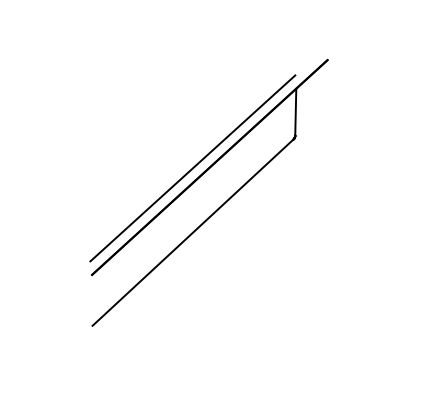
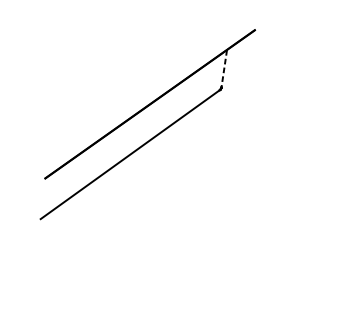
line: (295, 112) -> (224, 68), solid -> dashed
line: (192, 168) -> (136, 103), removed

